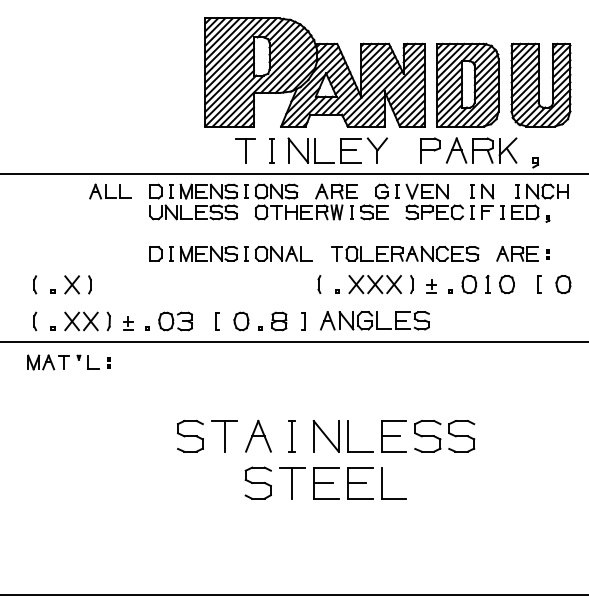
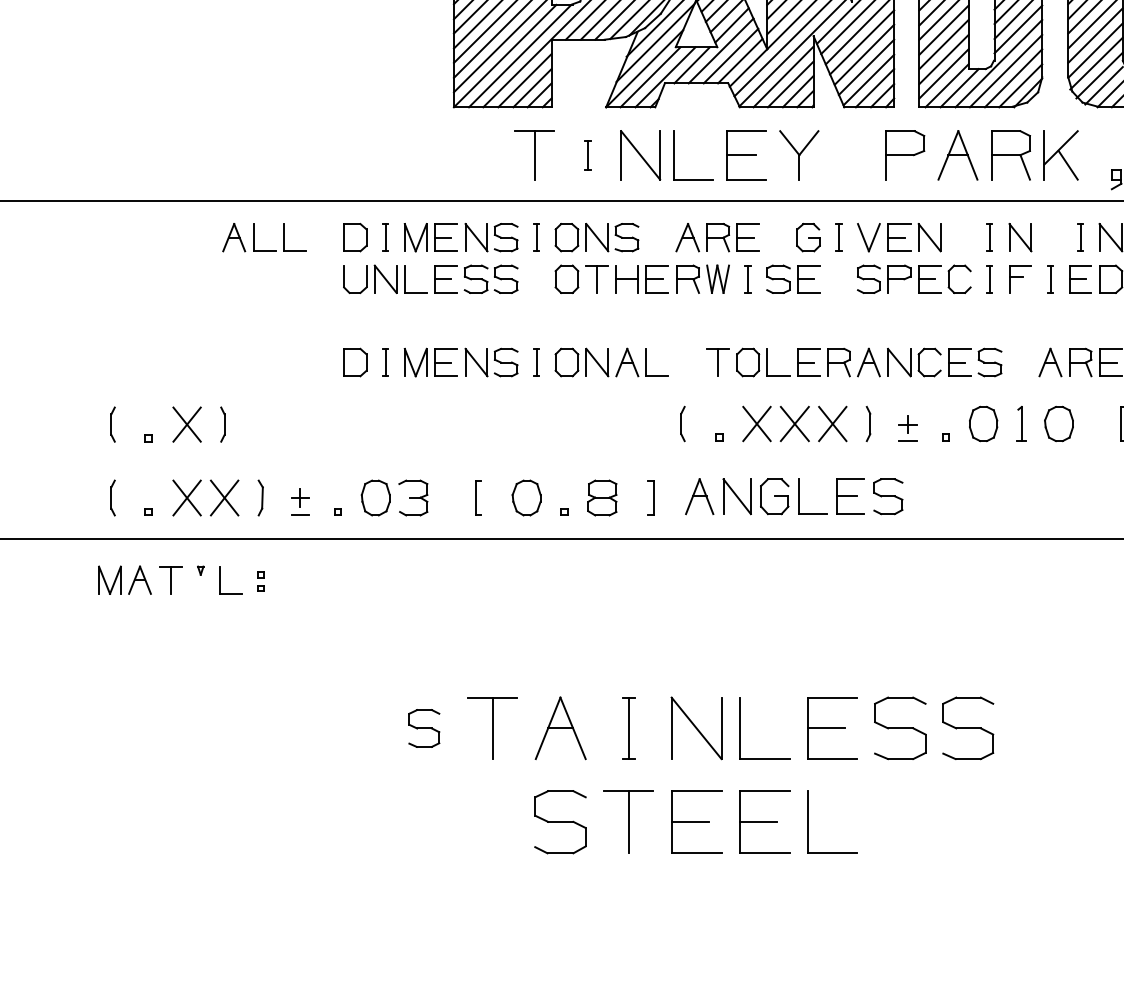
part: (271, 150) -> (586, 155), size x0.6
part: (190, 436) -> (424, 728), size x0.6

